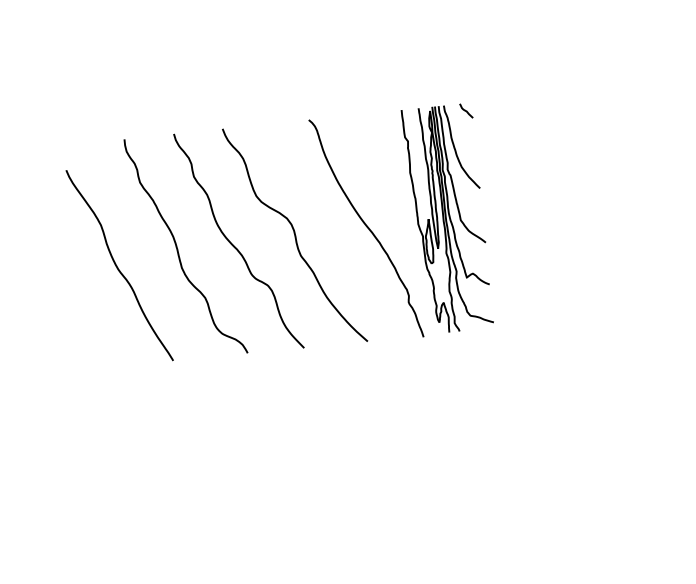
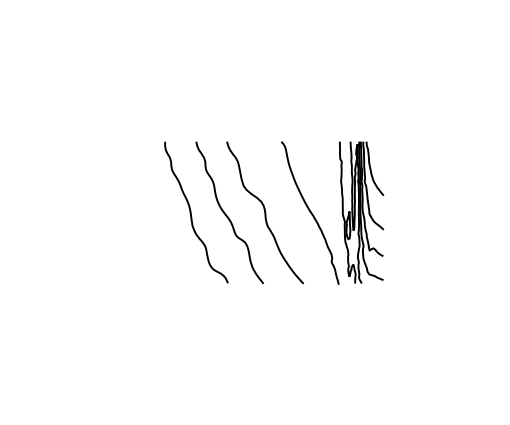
curve: (466, 110) -> (380, 146), removed
curve: (117, 266) -> (152, 220), removed

